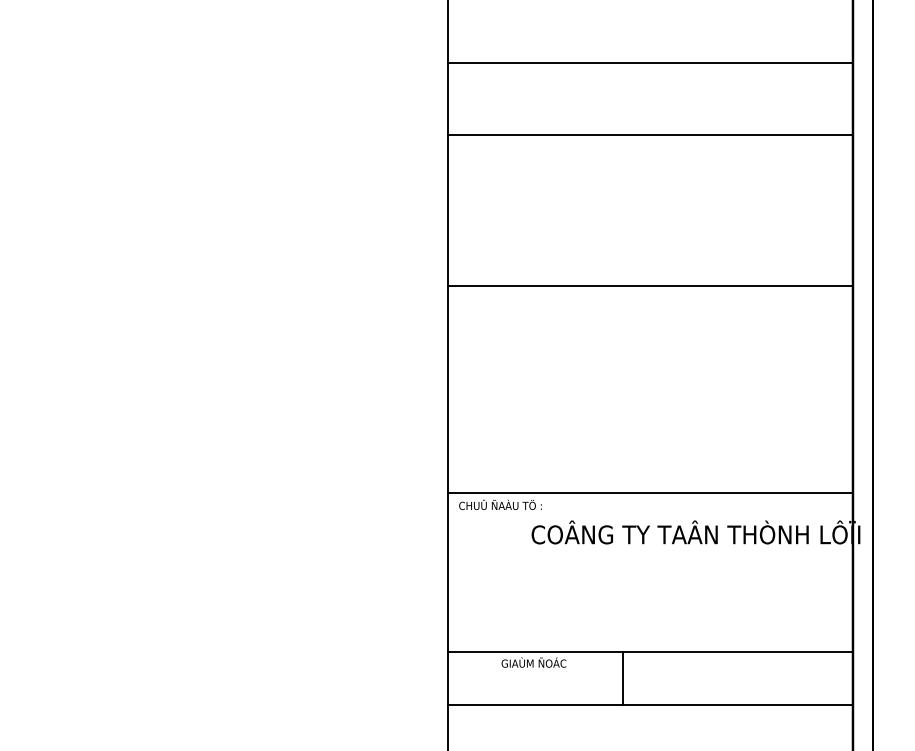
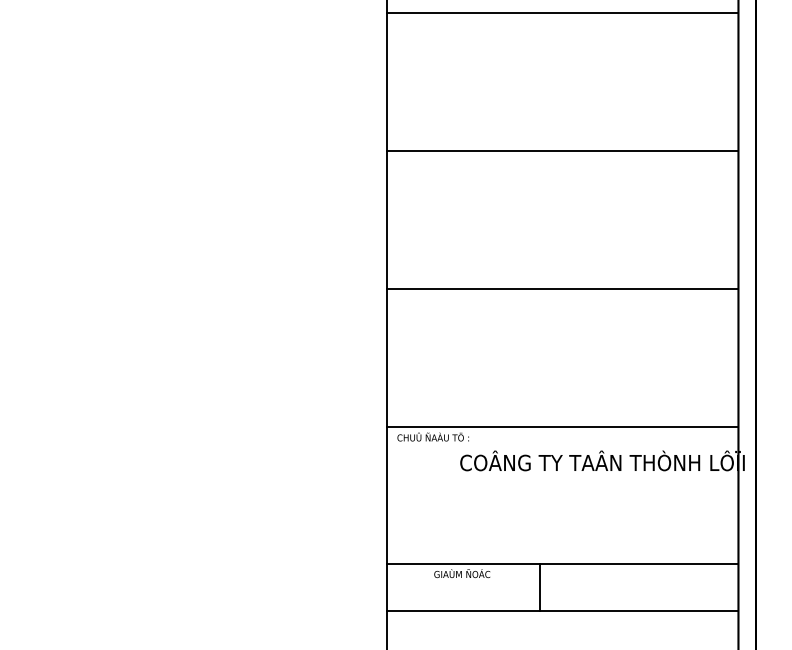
line: (649, 63) -> (562, 13), moved
line: (649, 135) -> (562, 151), moved
line: (649, 286) -> (562, 288), moved

